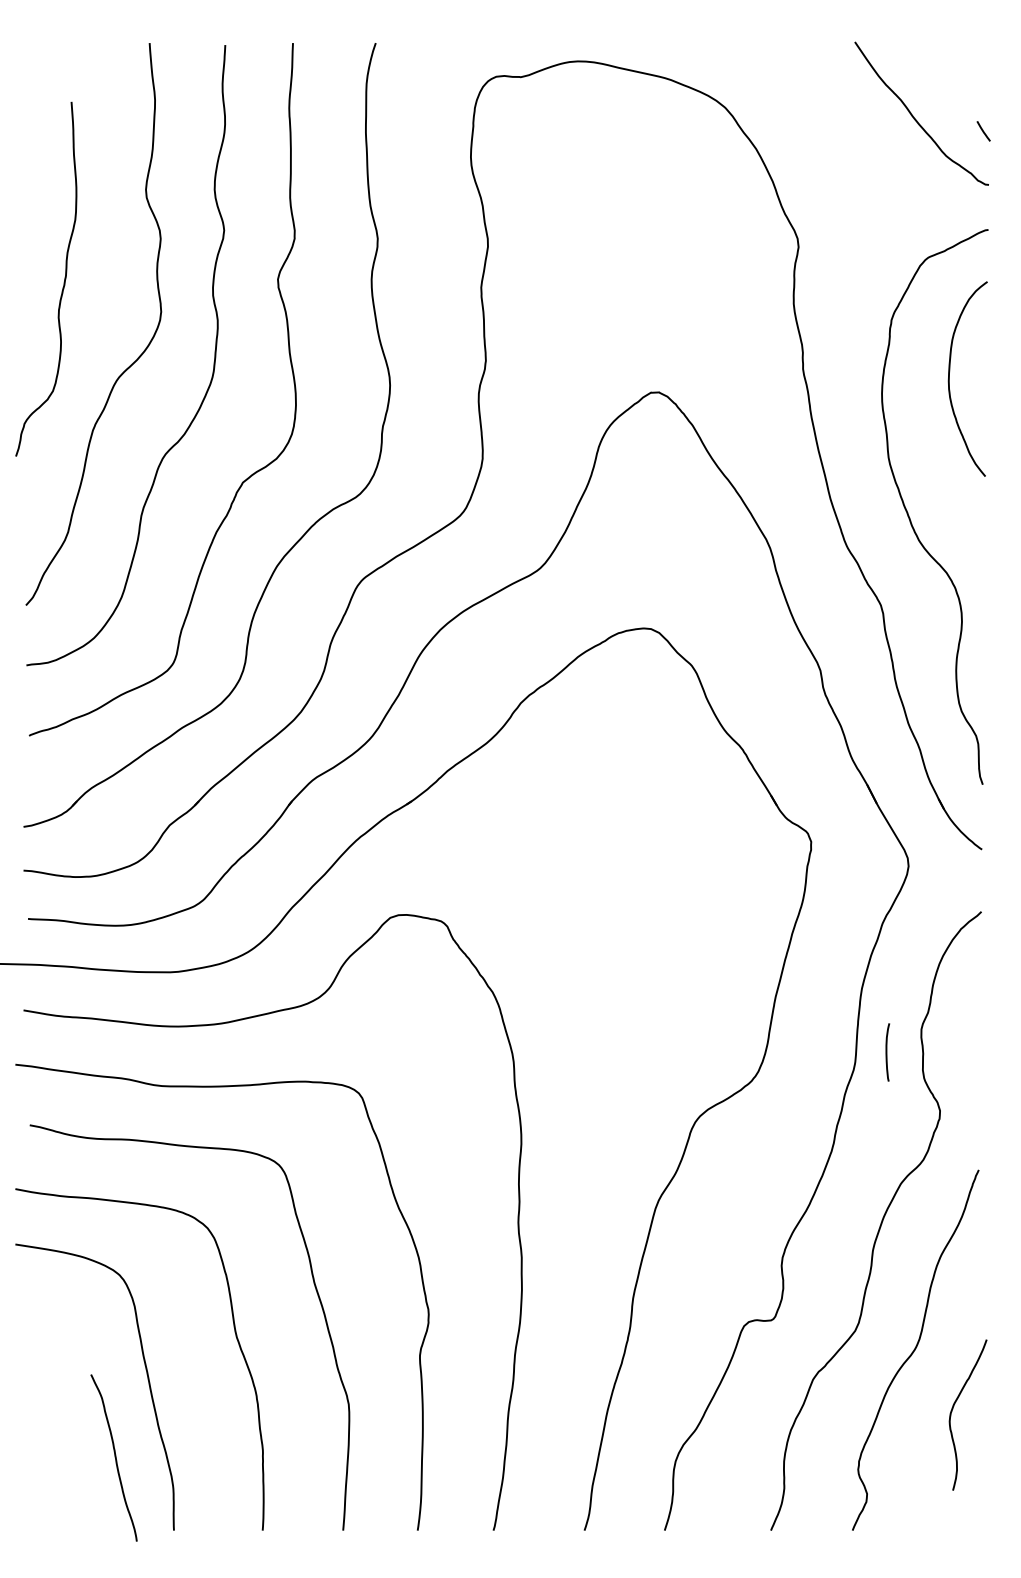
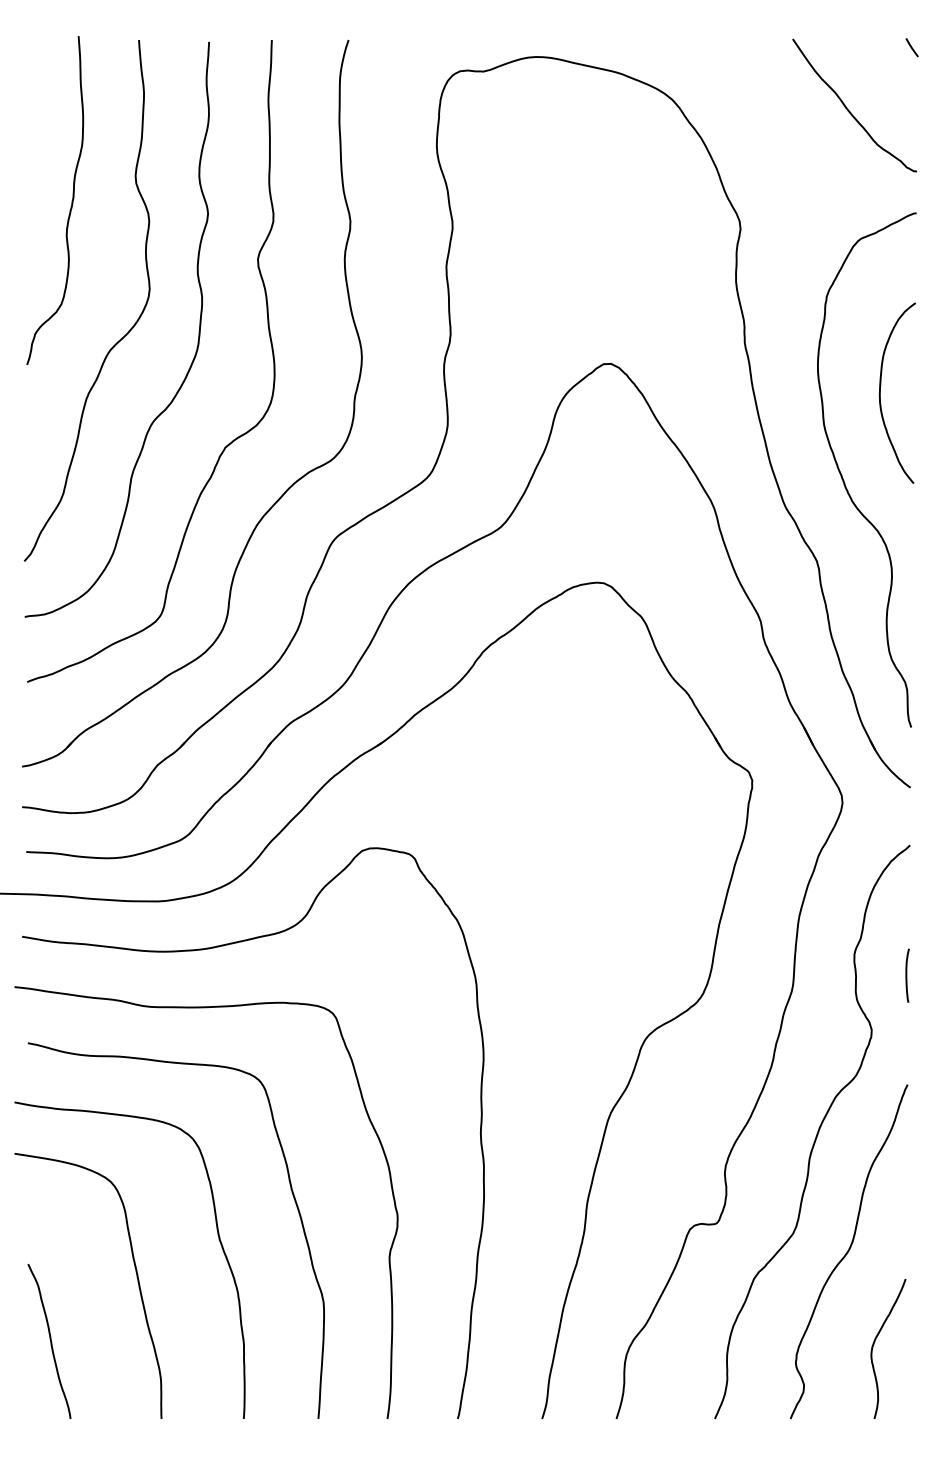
line: (983, 131) -> (911, 47), moved
curve: (63, 282) -> (71, 203), moved
curve: (949, 378) -> (880, 392), moved
curve: (887, 1052) -> (907, 975), moved
curve: (953, 1409) -> (874, 1343), moved
curve: (114, 1457) -> (49, 1341), moved

